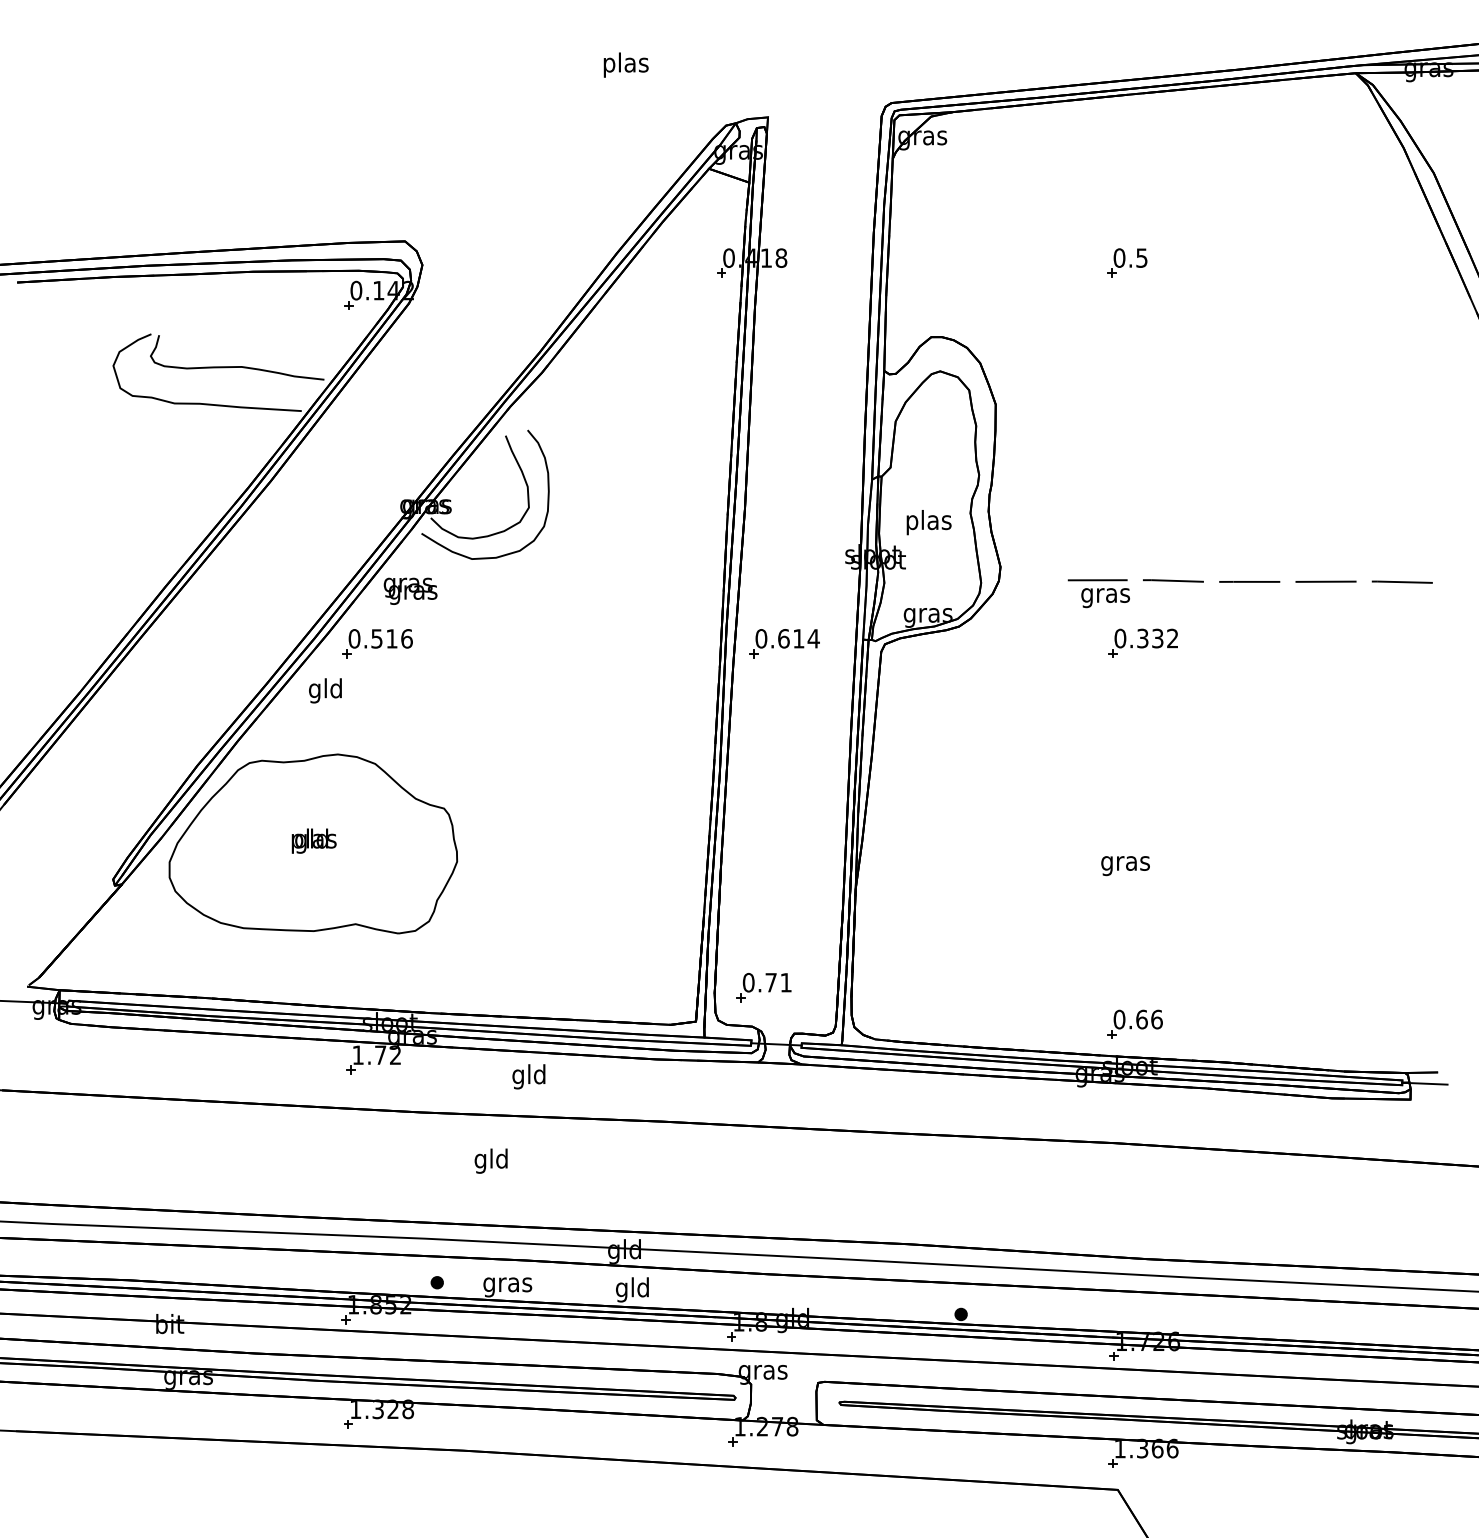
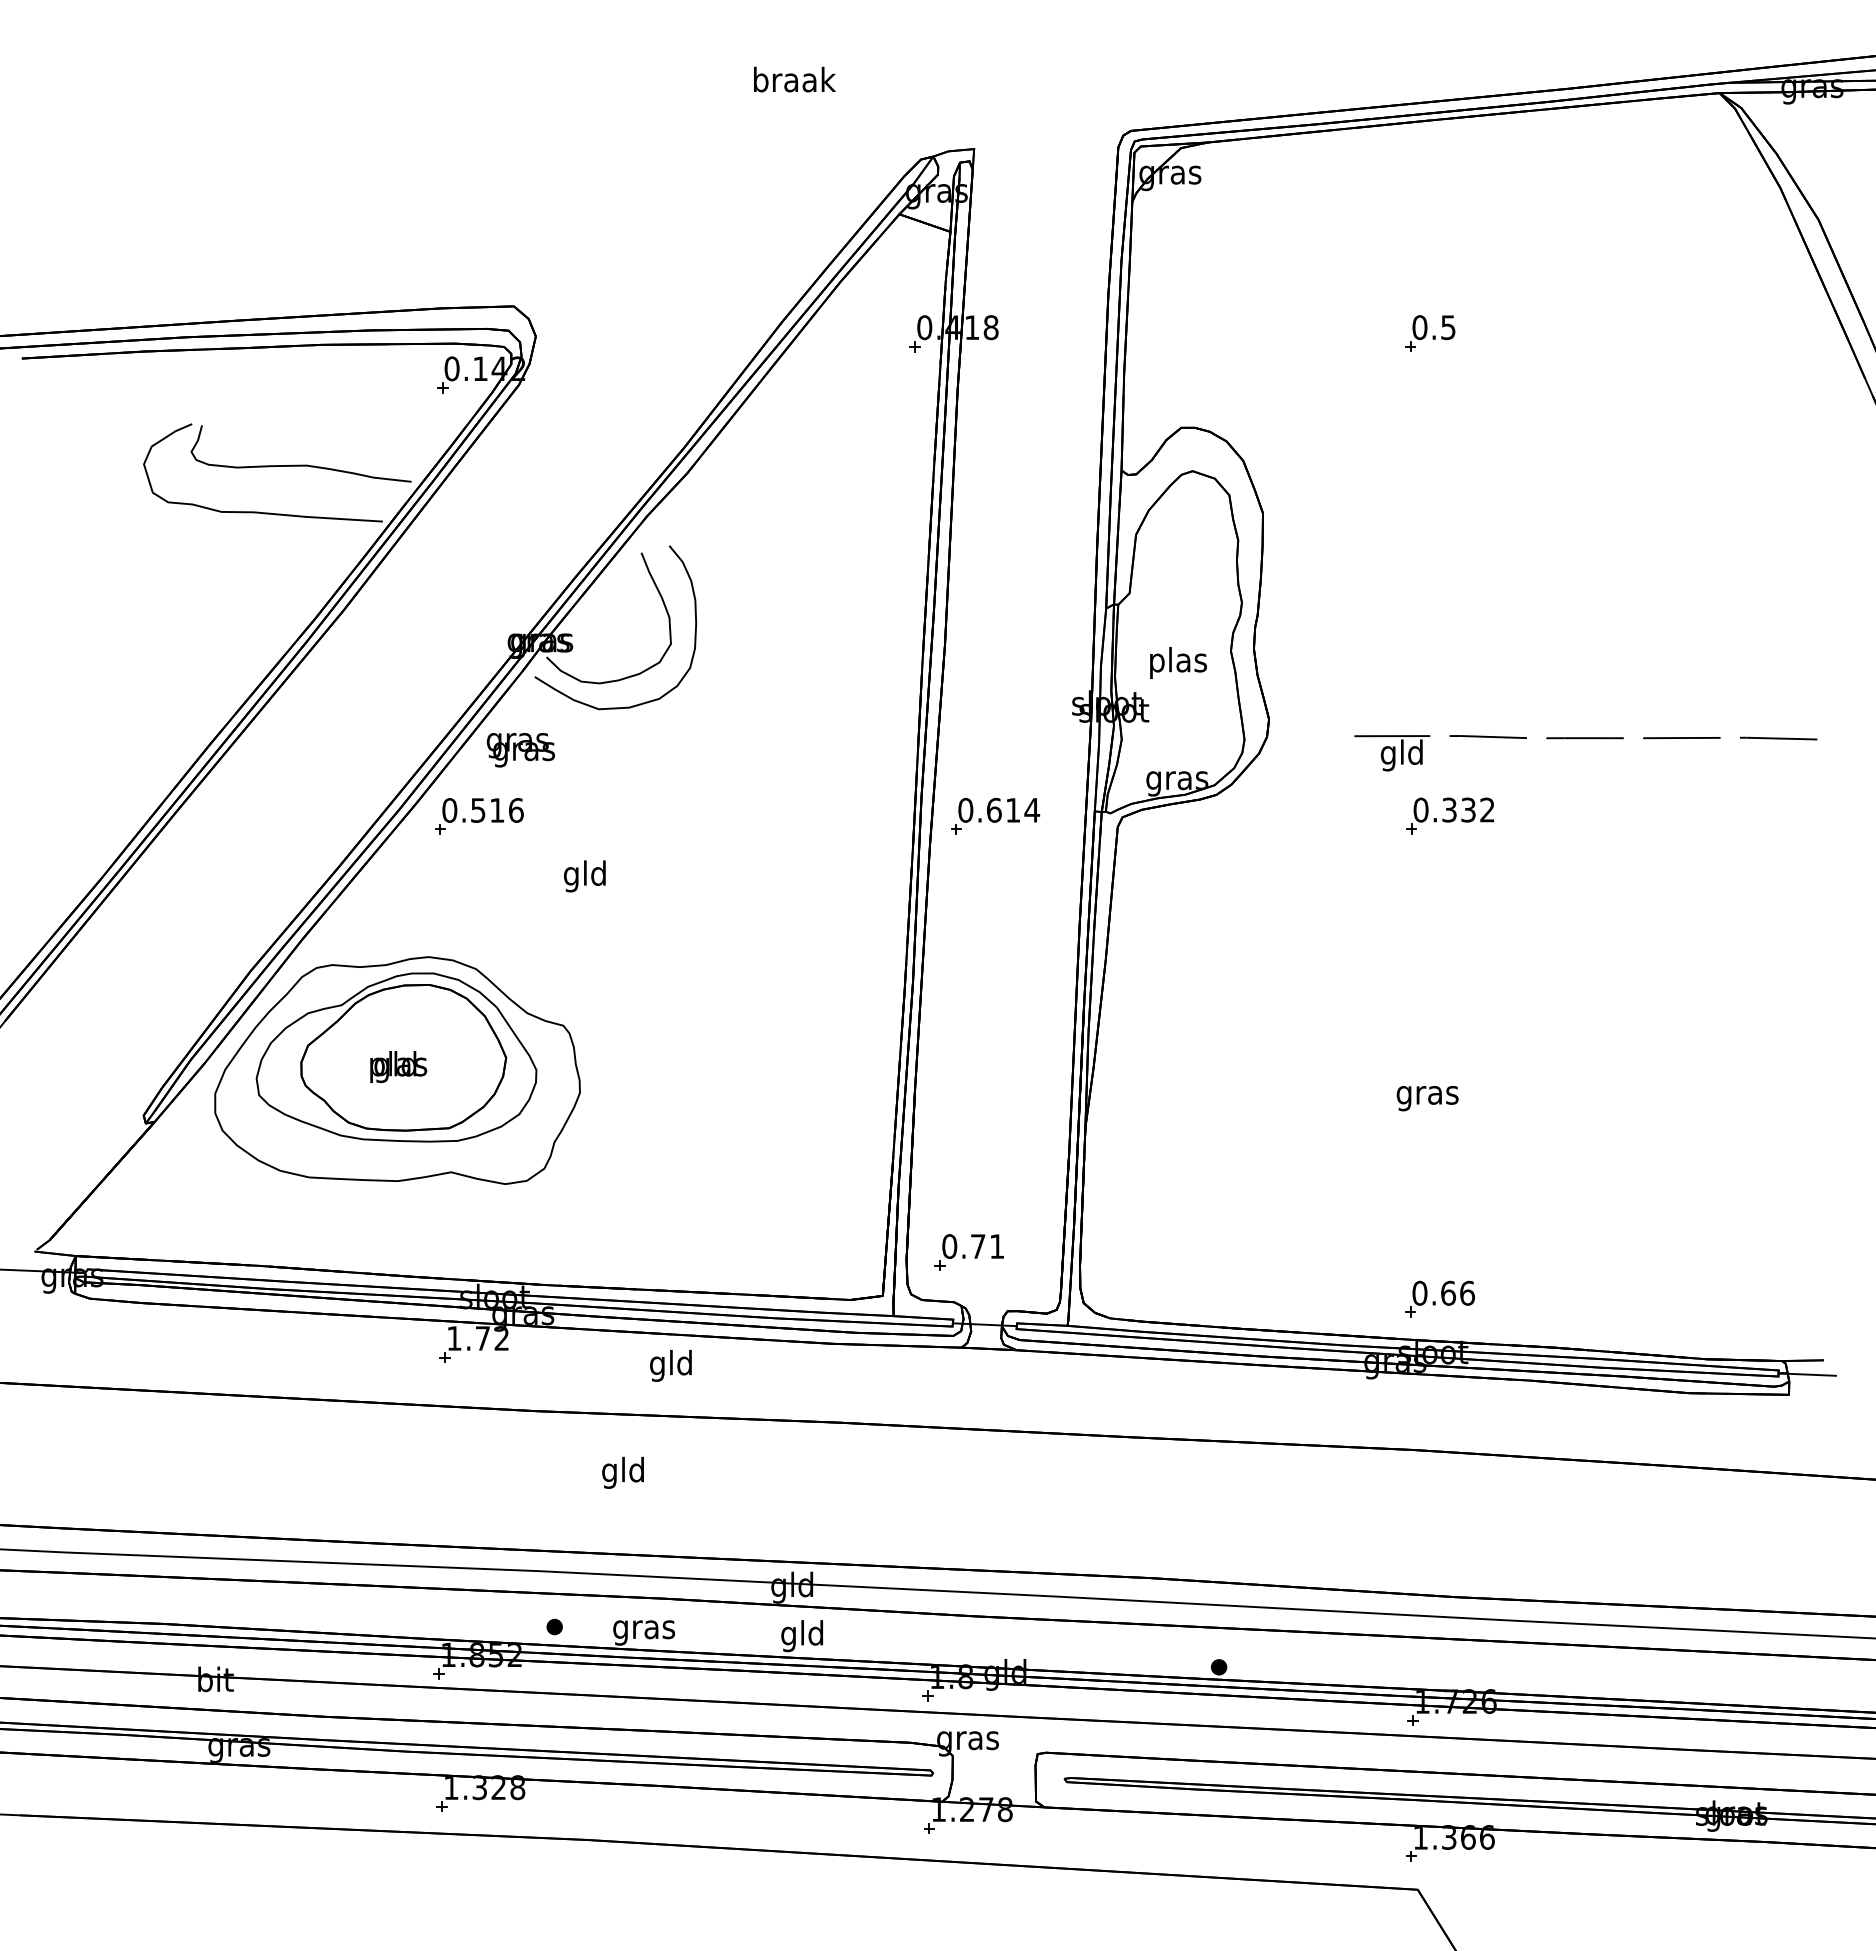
text: (626, 64) -> (794, 82), plas -> braak
text: (1105, 595) -> (1402, 755), gras -> gld
text: (325, 690) -> (584, 876), moved
part: (312, 833) -> (396, 1057), added

